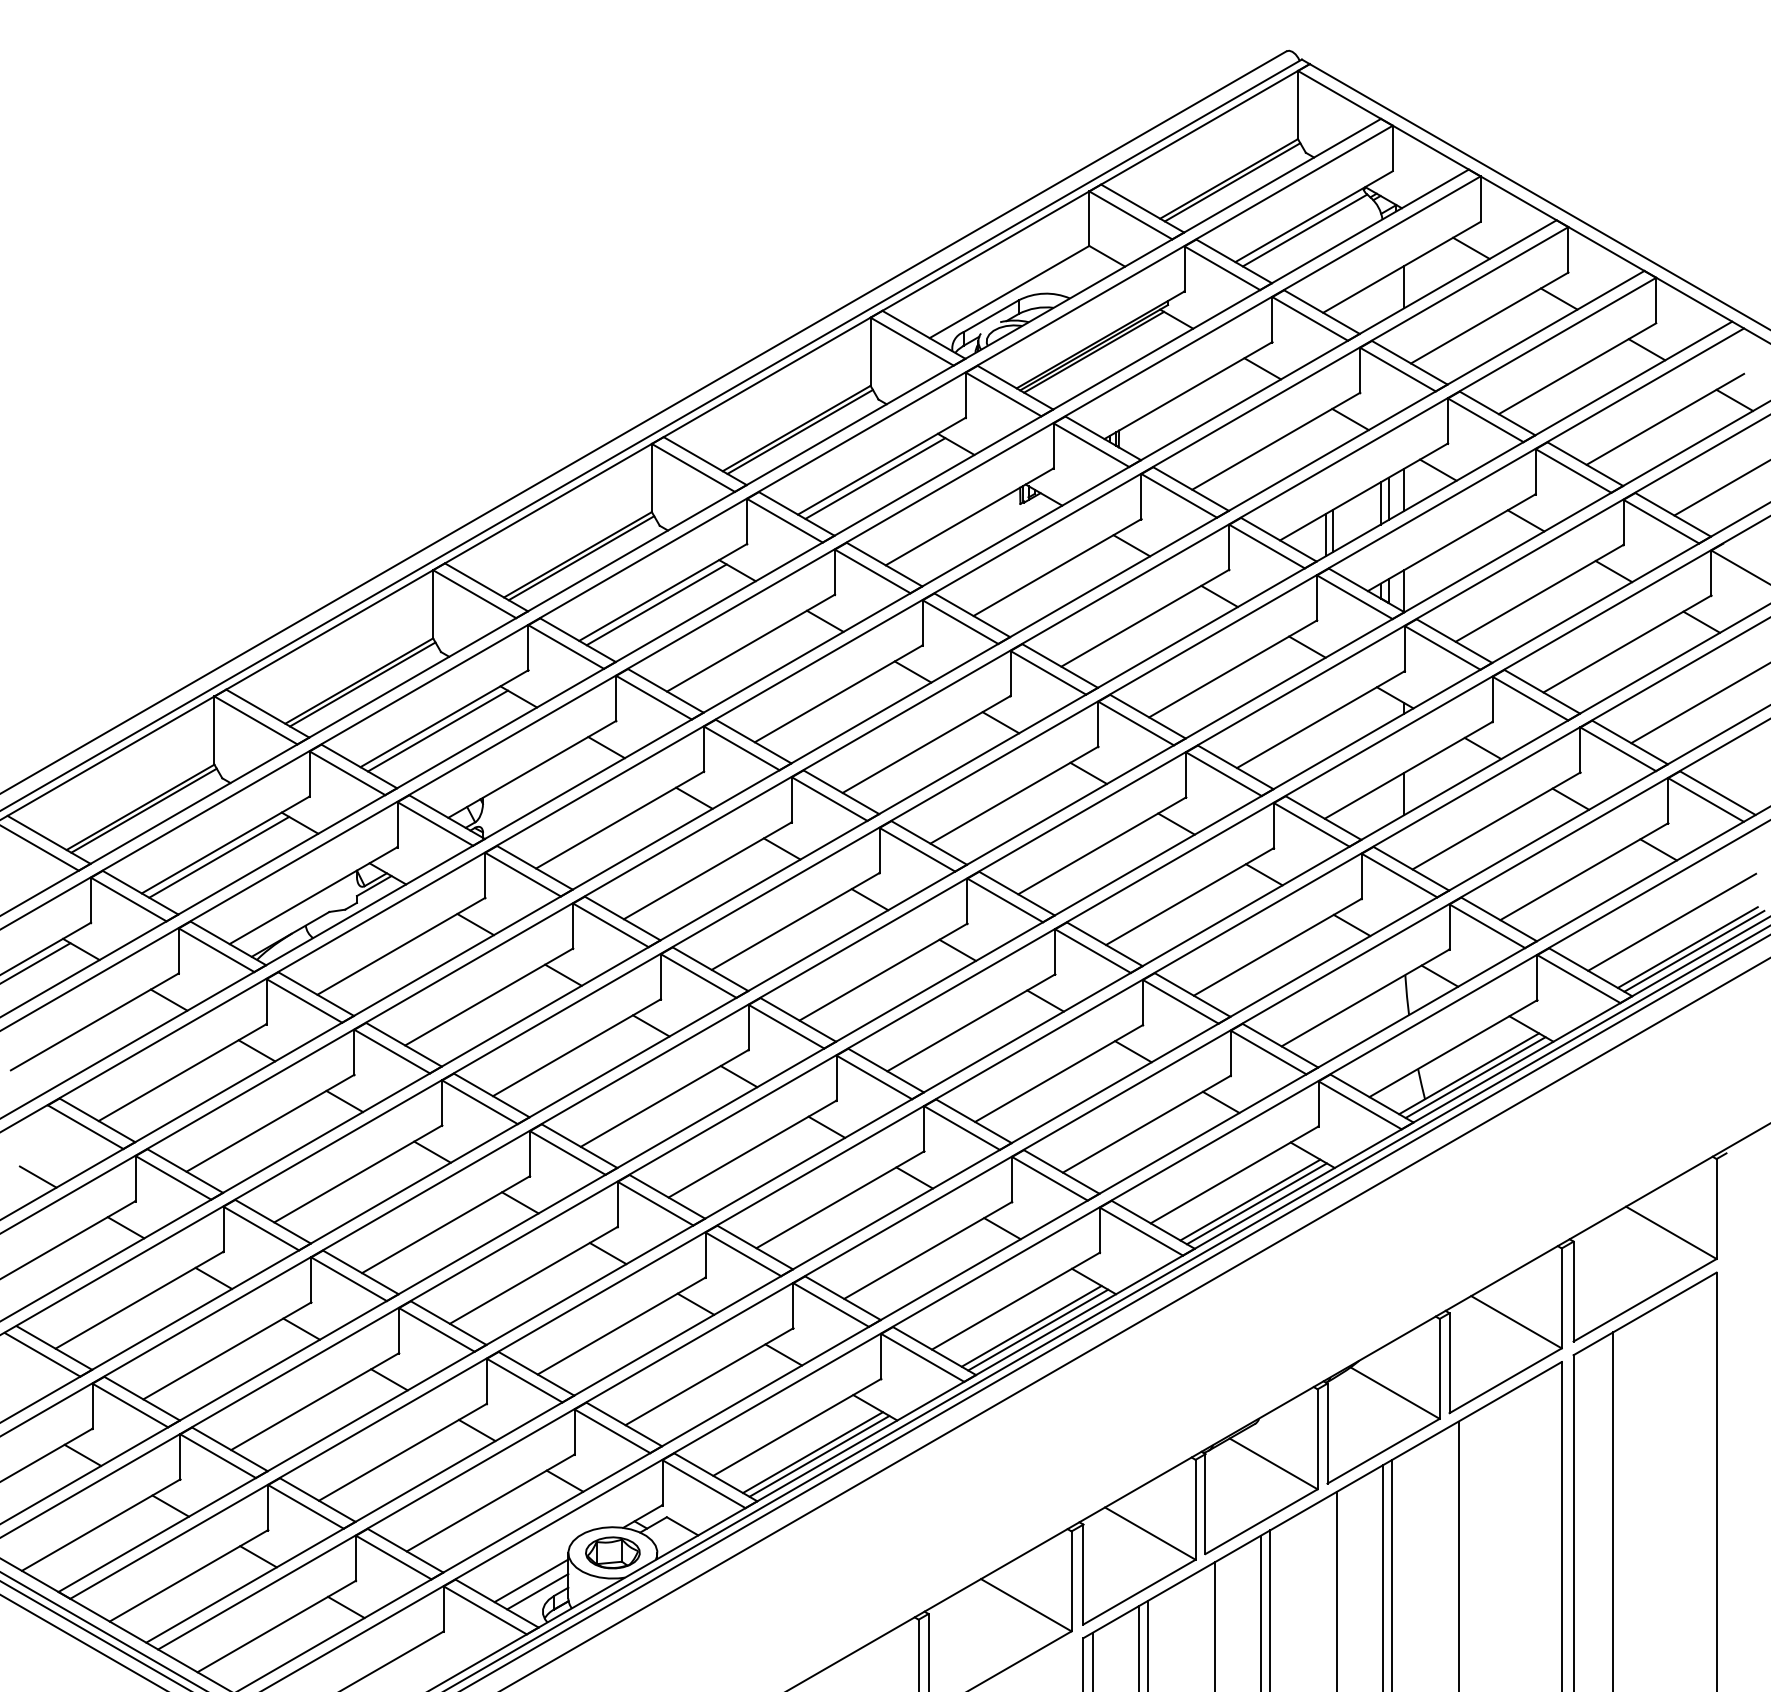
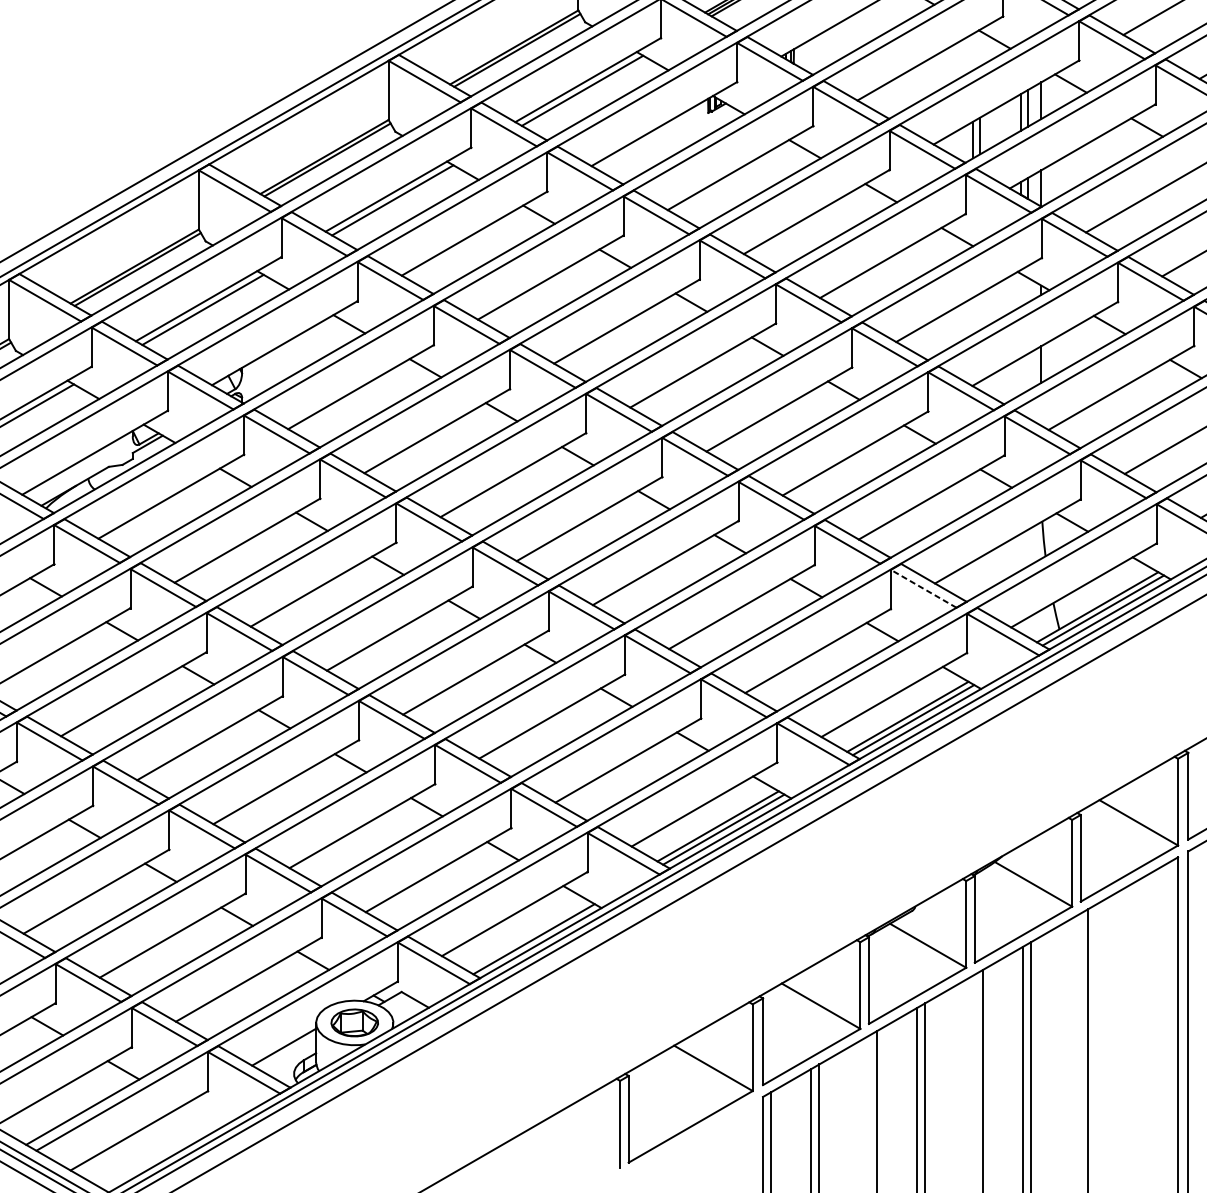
line: (1268, 1052) -> (923, 588), solid -> dashed
line: (812, 1452) -> (527, 935), removed
line: (537, 1591) -> (289, 1056), removed

